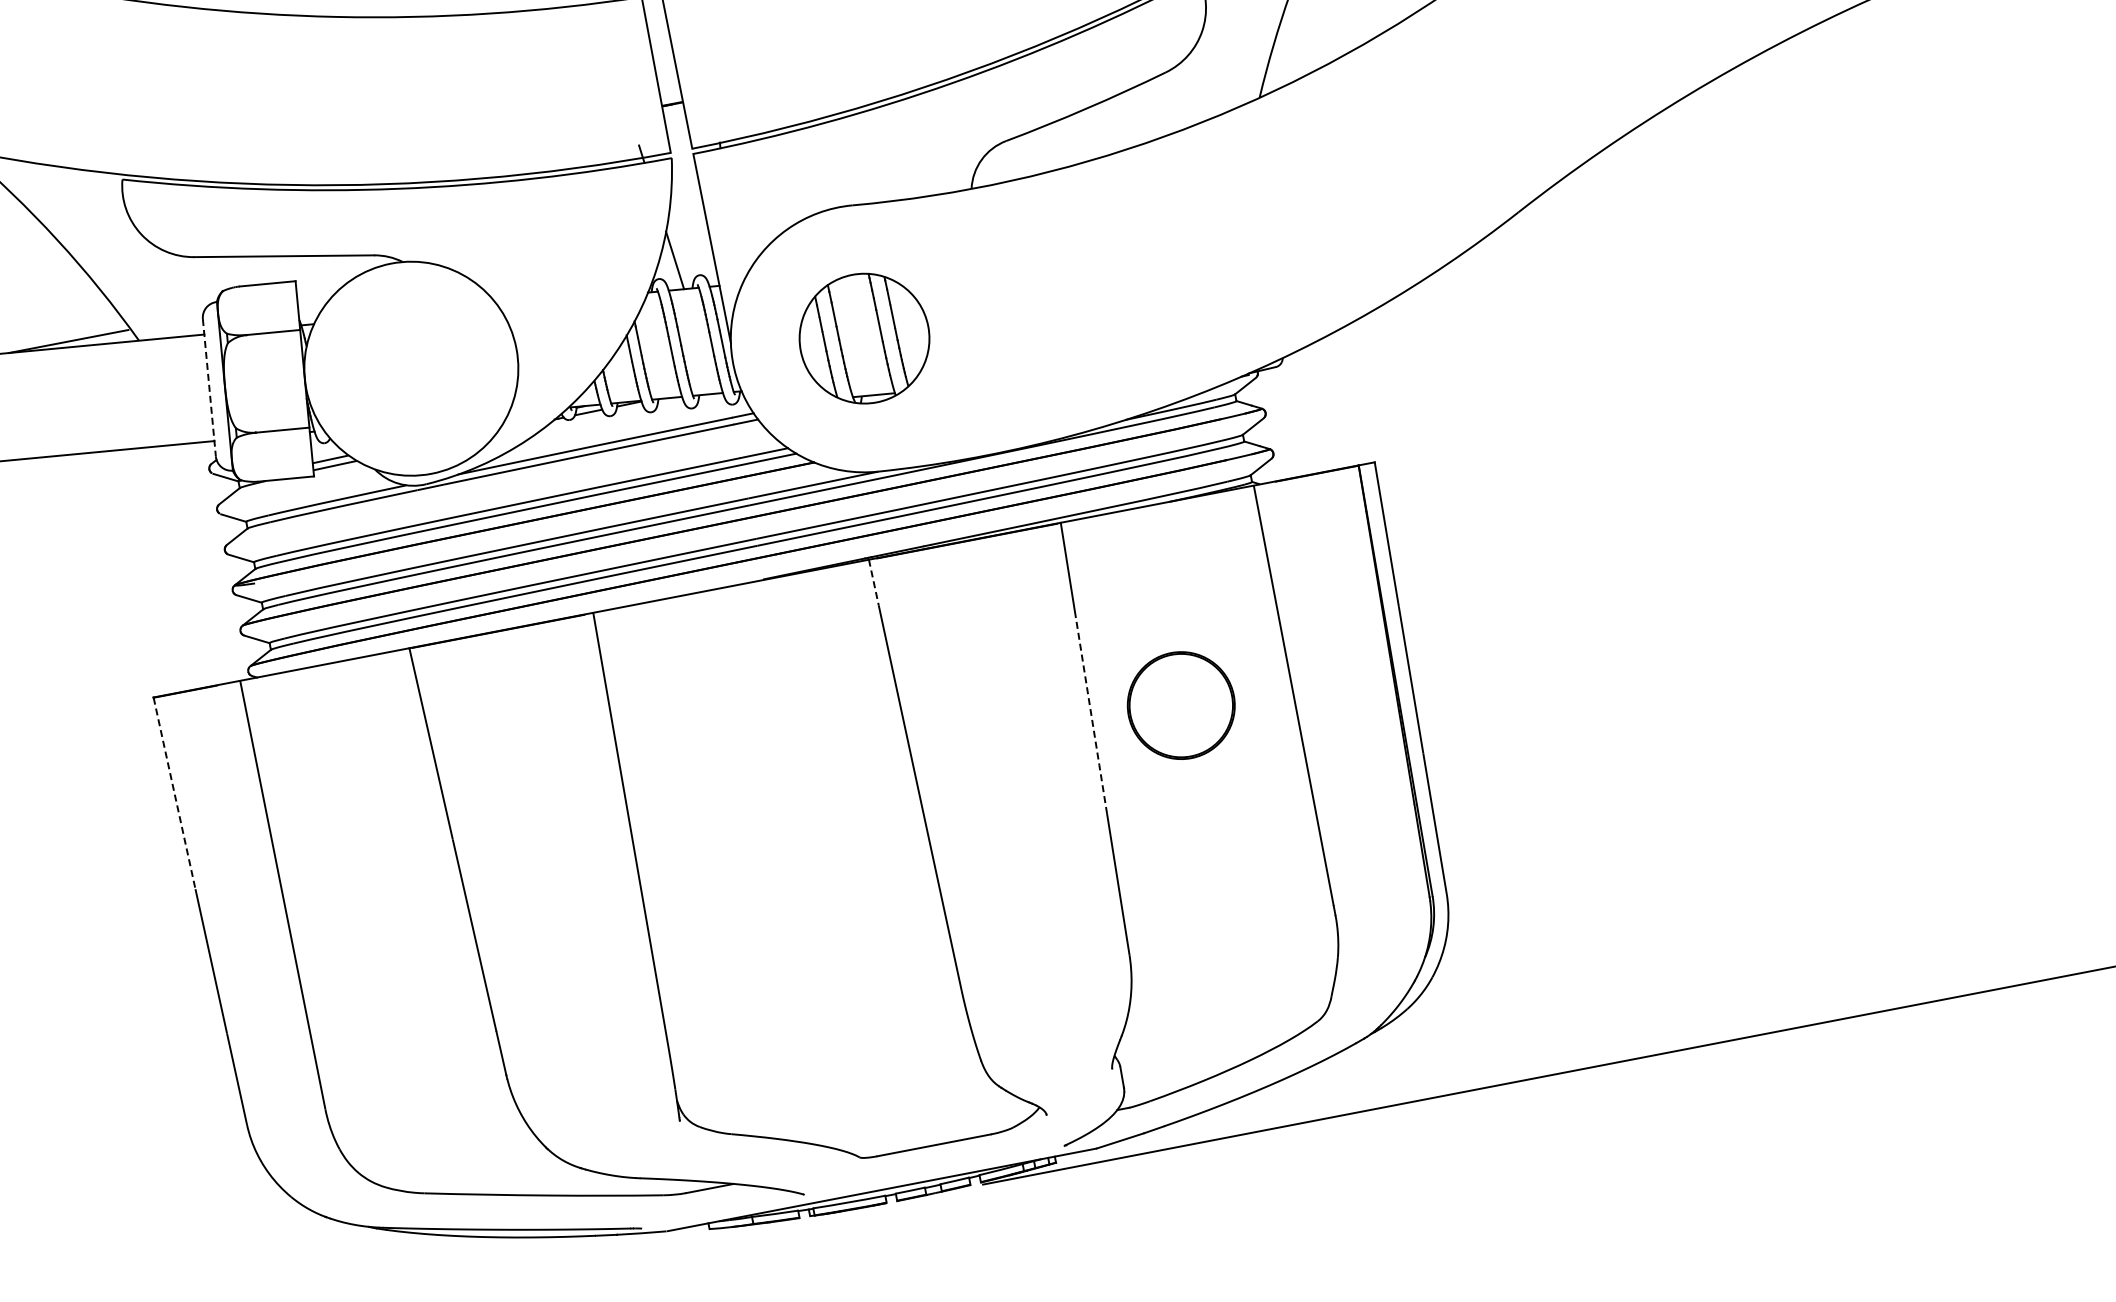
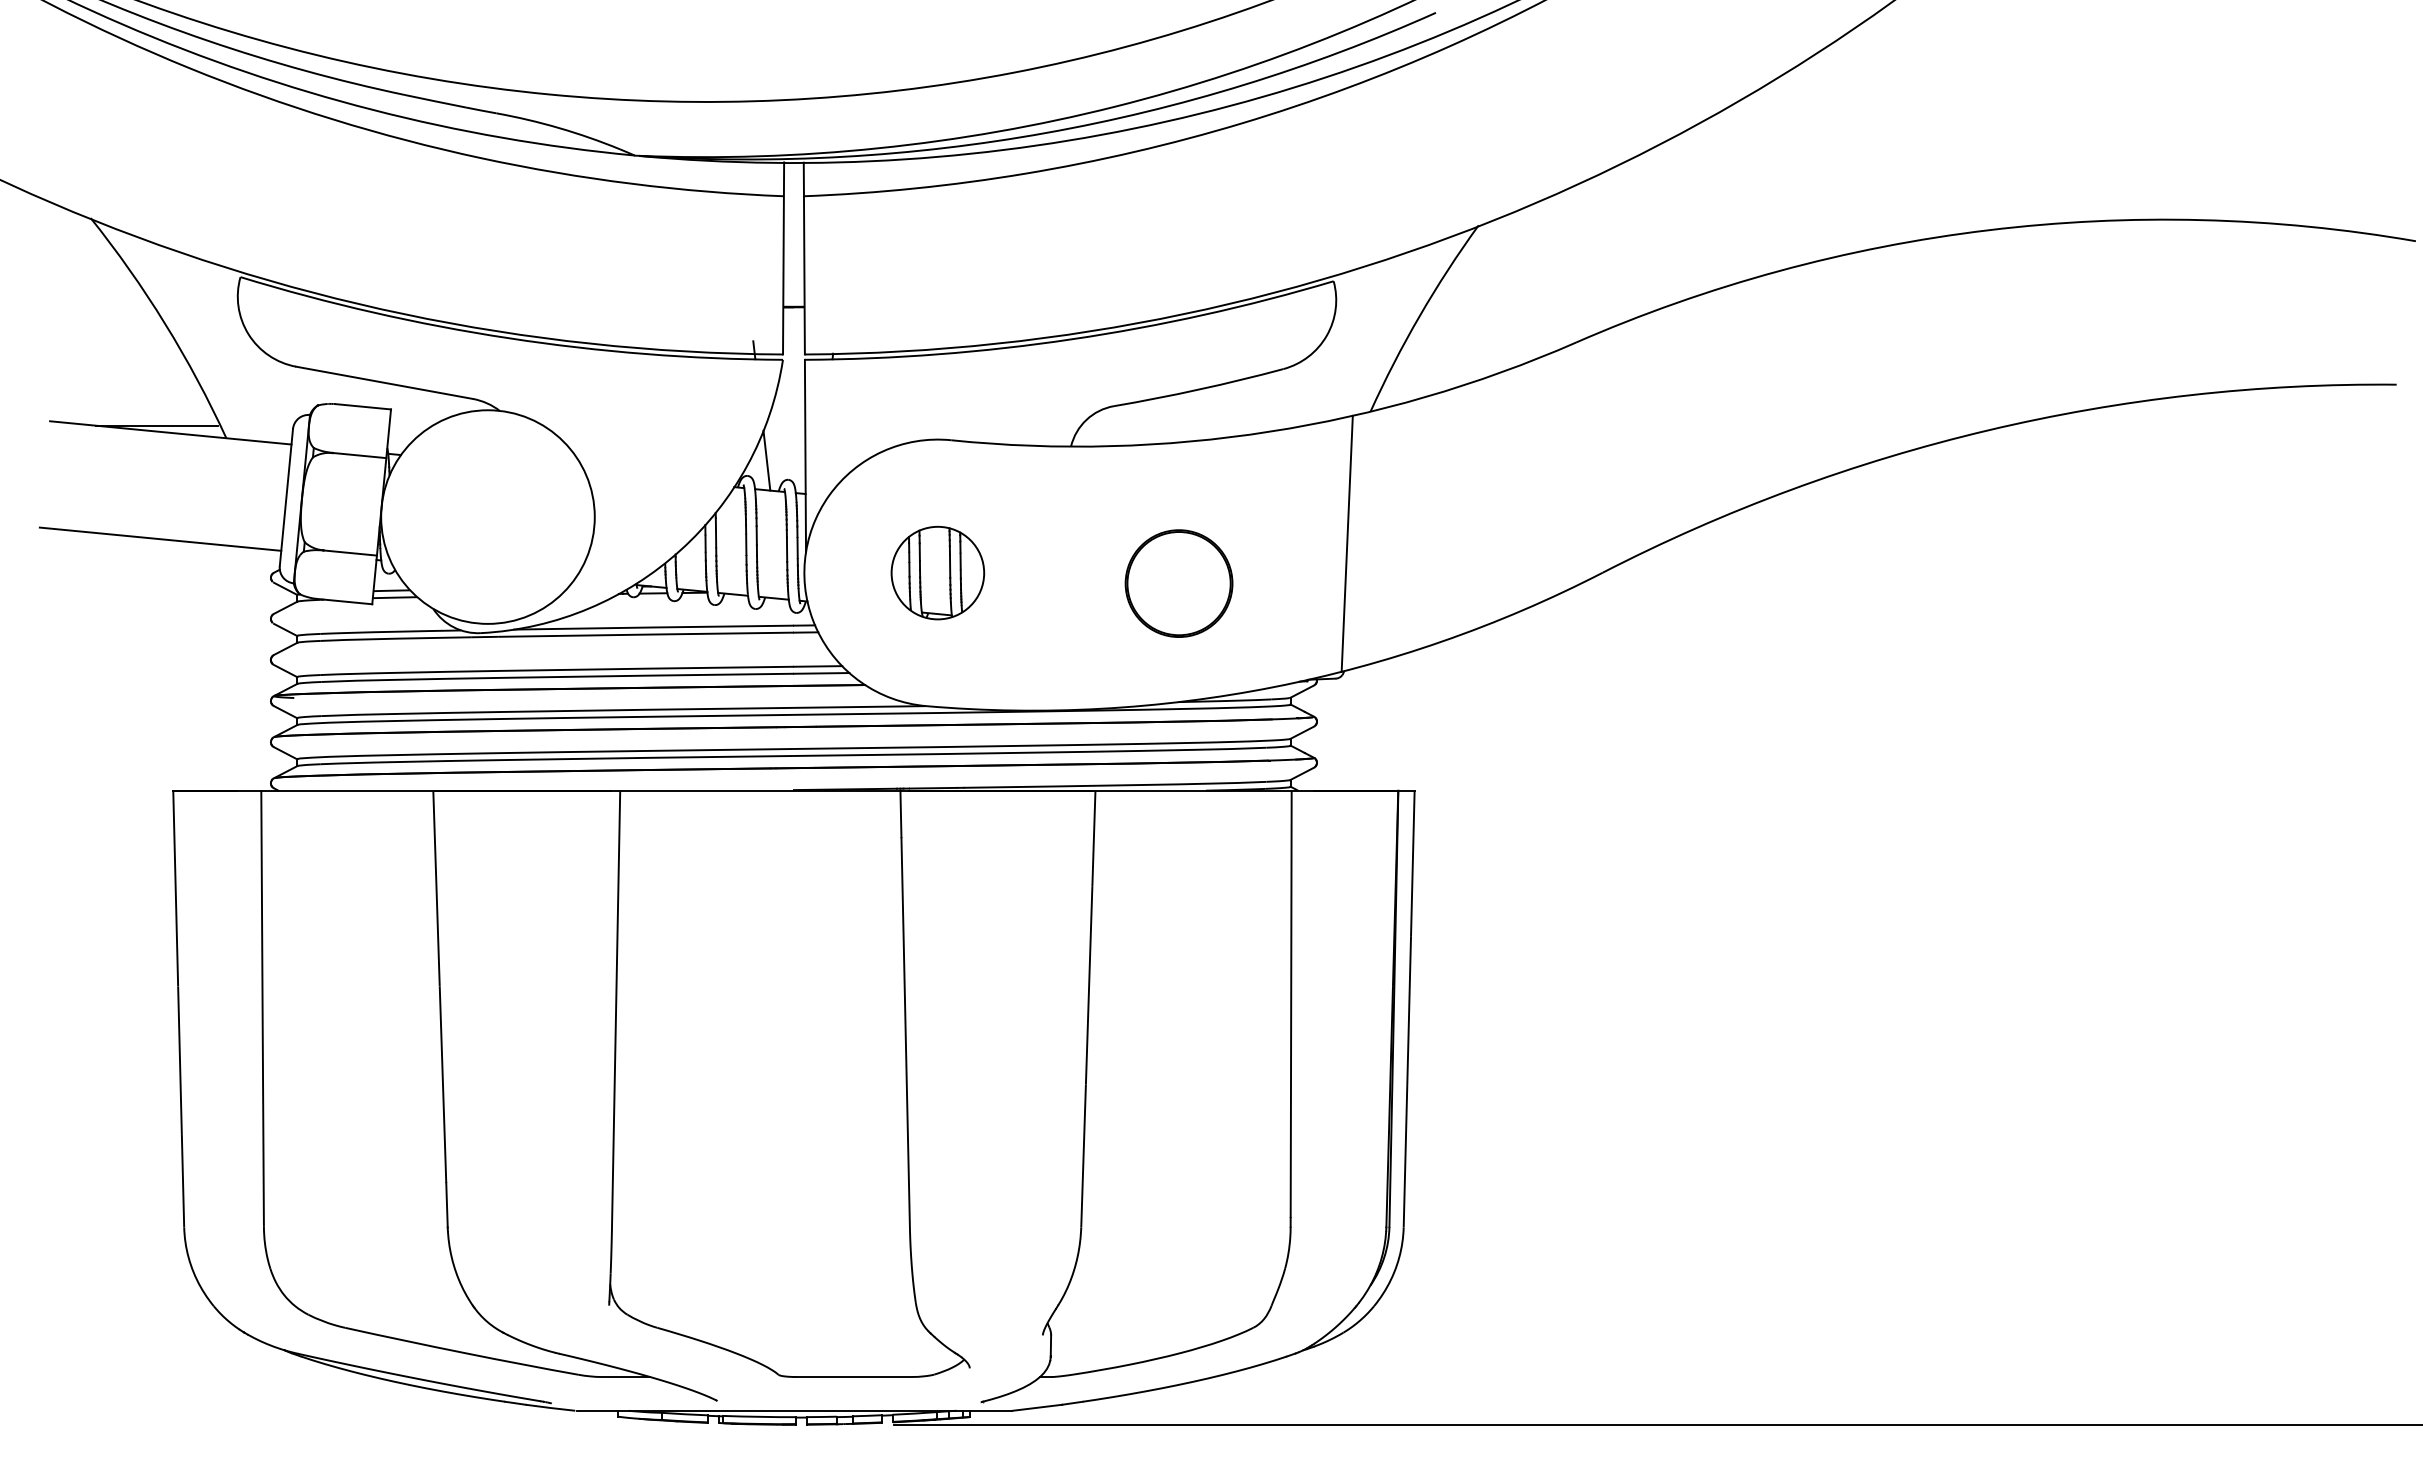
line: (1260, 232) -> (1346, 543), added
part: (864, 338) -> (937, 572), size x0.71
line: (209, 387) -> (286, 497), dashed -> solid
line: (873, 583) -> (900, 814), dashed -> solid
part: (1180, 705) -> (1178, 583), moved
line: (1092, 716) -> (1089, 986), dashed -> solid
line: (174, 793) -> (175, 888), dashed -> solid

